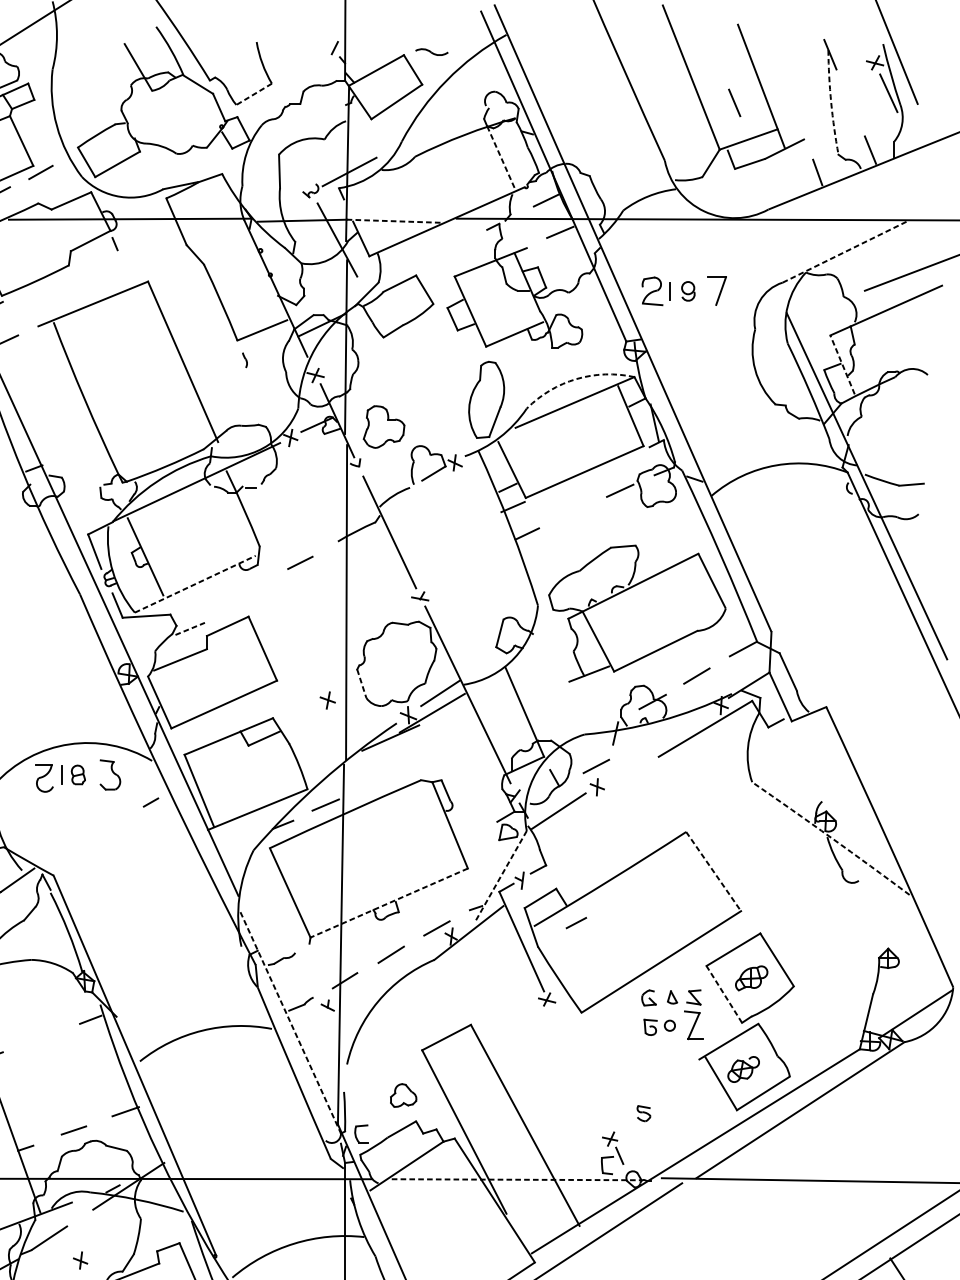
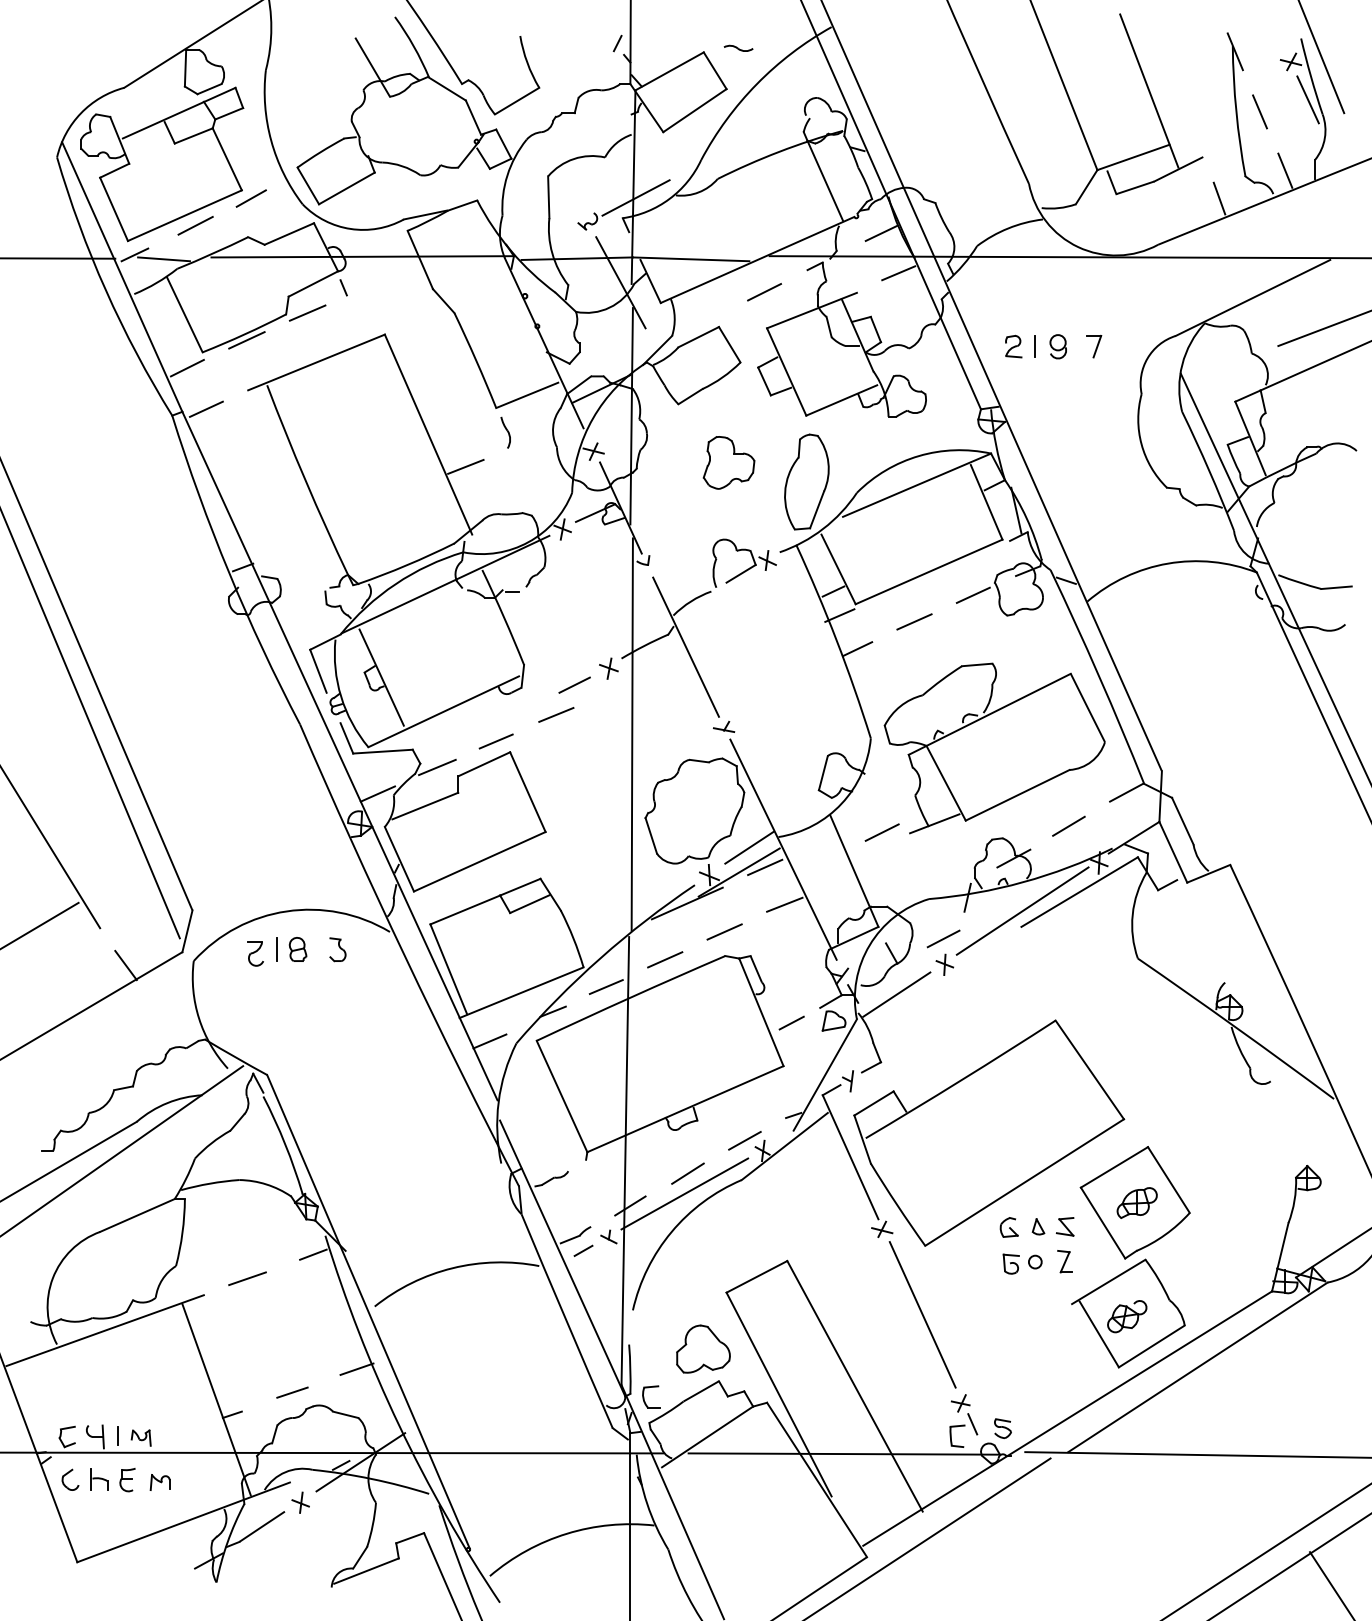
part: (431, 51) -> (738, 47), size x0.71
line: (254, 94) -> (517, 101), dashed -> solid
line: (734, 102) -> (1259, 111), moved
arc: (831, 102) -> (1236, 111), dashed -> solid
line: (501, 157) -> (825, 180), dashed -> solid
line: (393, 221) -> (690, 259), dashed -> solid
line: (452, 247) -> (764, 292), added
line: (844, 251) -> (1253, 297), dashed -> solid
line: (85, 263) -> (307, 312), added
line: (37, 286) -> (246, 340), added
part: (652, 291) -> (1013, 346), size x0.62
part: (717, 291) -> (1094, 346), size x0.62
part: (244, 360) -> (505, 432), size x1.67
line: (842, 364) -> (1250, 438), dashed -> solid
arc: (576, 379) -> (918, 456), dashed -> solid
line: (212, 387) -> (465, 466), added
part: (383, 426) -> (728, 462), moved
line: (572, 511) -> (914, 621), added
line: (195, 584) -> (444, 711), dashed -> solid
line: (285, 586) -> (556, 714), added
line: (236, 608) -> (495, 741), added
line: (190, 628) -> (437, 767), dashed -> solid
line: (142, 649) -> (377, 793), added
line: (546, 681) -> (881, 832), added
line: (361, 683) -> (651, 835), dashed -> solid
part: (327, 700) -> (608, 668), moved
line: (453, 709) -> (765, 867), added
line: (468, 738) -> (784, 904), added
line: (659, 743) -> (1022, 910), added
line: (420, 760) -> (724, 931), added
part: (110, 774) -> (337, 949), size x0.62
part: (44, 778) -> (255, 953), size x0.71
line: (373, 782) -> (665, 959), added
line: (150, 802) -> (583, 1250), moved
arc: (831, 837) -> (1236, 1027), dashed -> solid
line: (232, 848) -> (489, 1041), added
line: (714, 872) -> (1090, 1070), dashed -> solid
line: (501, 876) -> (825, 1075), dashed -> solid
line: (388, 903) -> (684, 1109), dashed -> solid
line: (576, 922) -> (791, 1022), moved
line: (388, 970) -> (684, 1193), added
line: (724, 994) -> (1103, 1223), dashed -> solid
line: (290, 1022) -> (562, 1258), dashed -> solid
part: (693, 1025) -> (1064, 1261), size x0.62
line: (37, 1038) -> (247, 1278), added
line: (579, 1067) -> (922, 1314), added
part: (403, 1095) -> (703, 1348), size x1.67
part: (643, 1113) -> (1002, 1428), moved
line: (516, 1180) -> (844, 1454), dashed -> solid
part: (80, 1260) -> (300, 1502), moved

